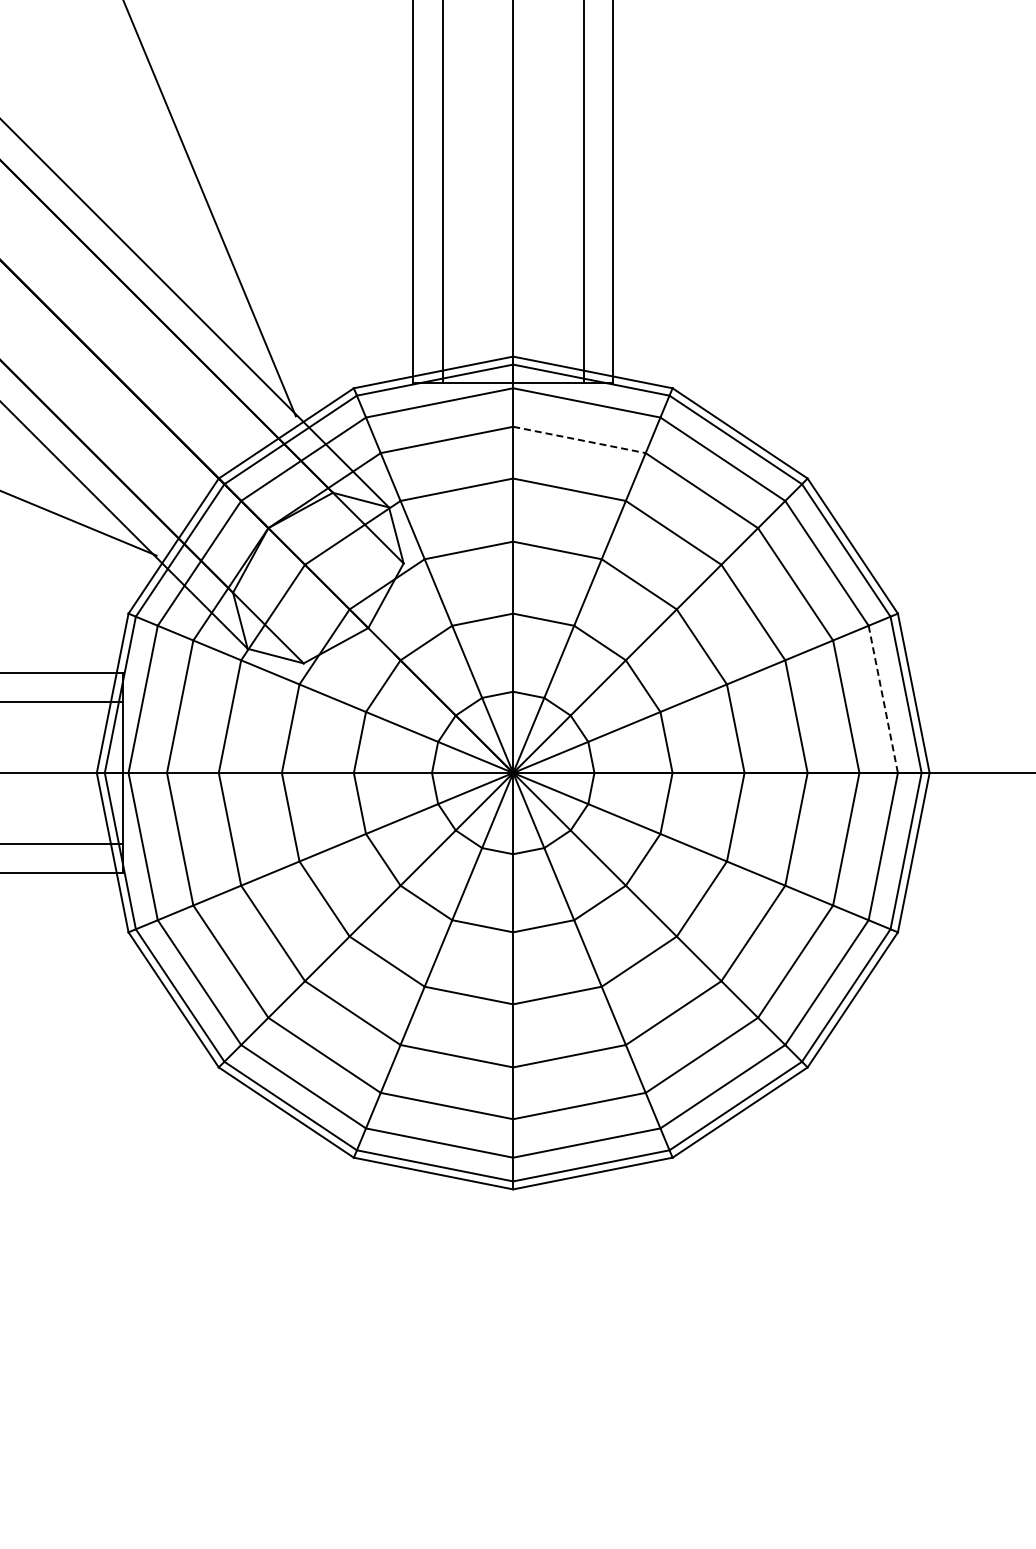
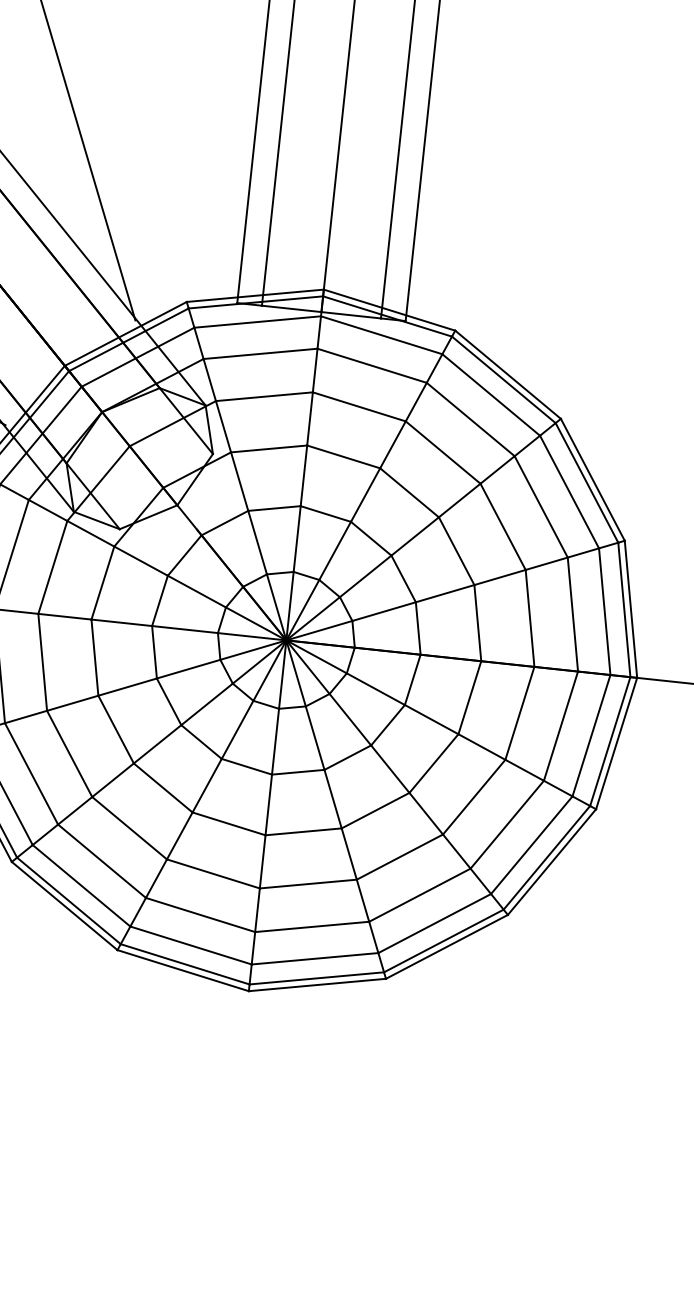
line: (579, 439) -> (372, 365), dashed -> solid
line: (883, 699) -> (604, 611), dashed -> solid

